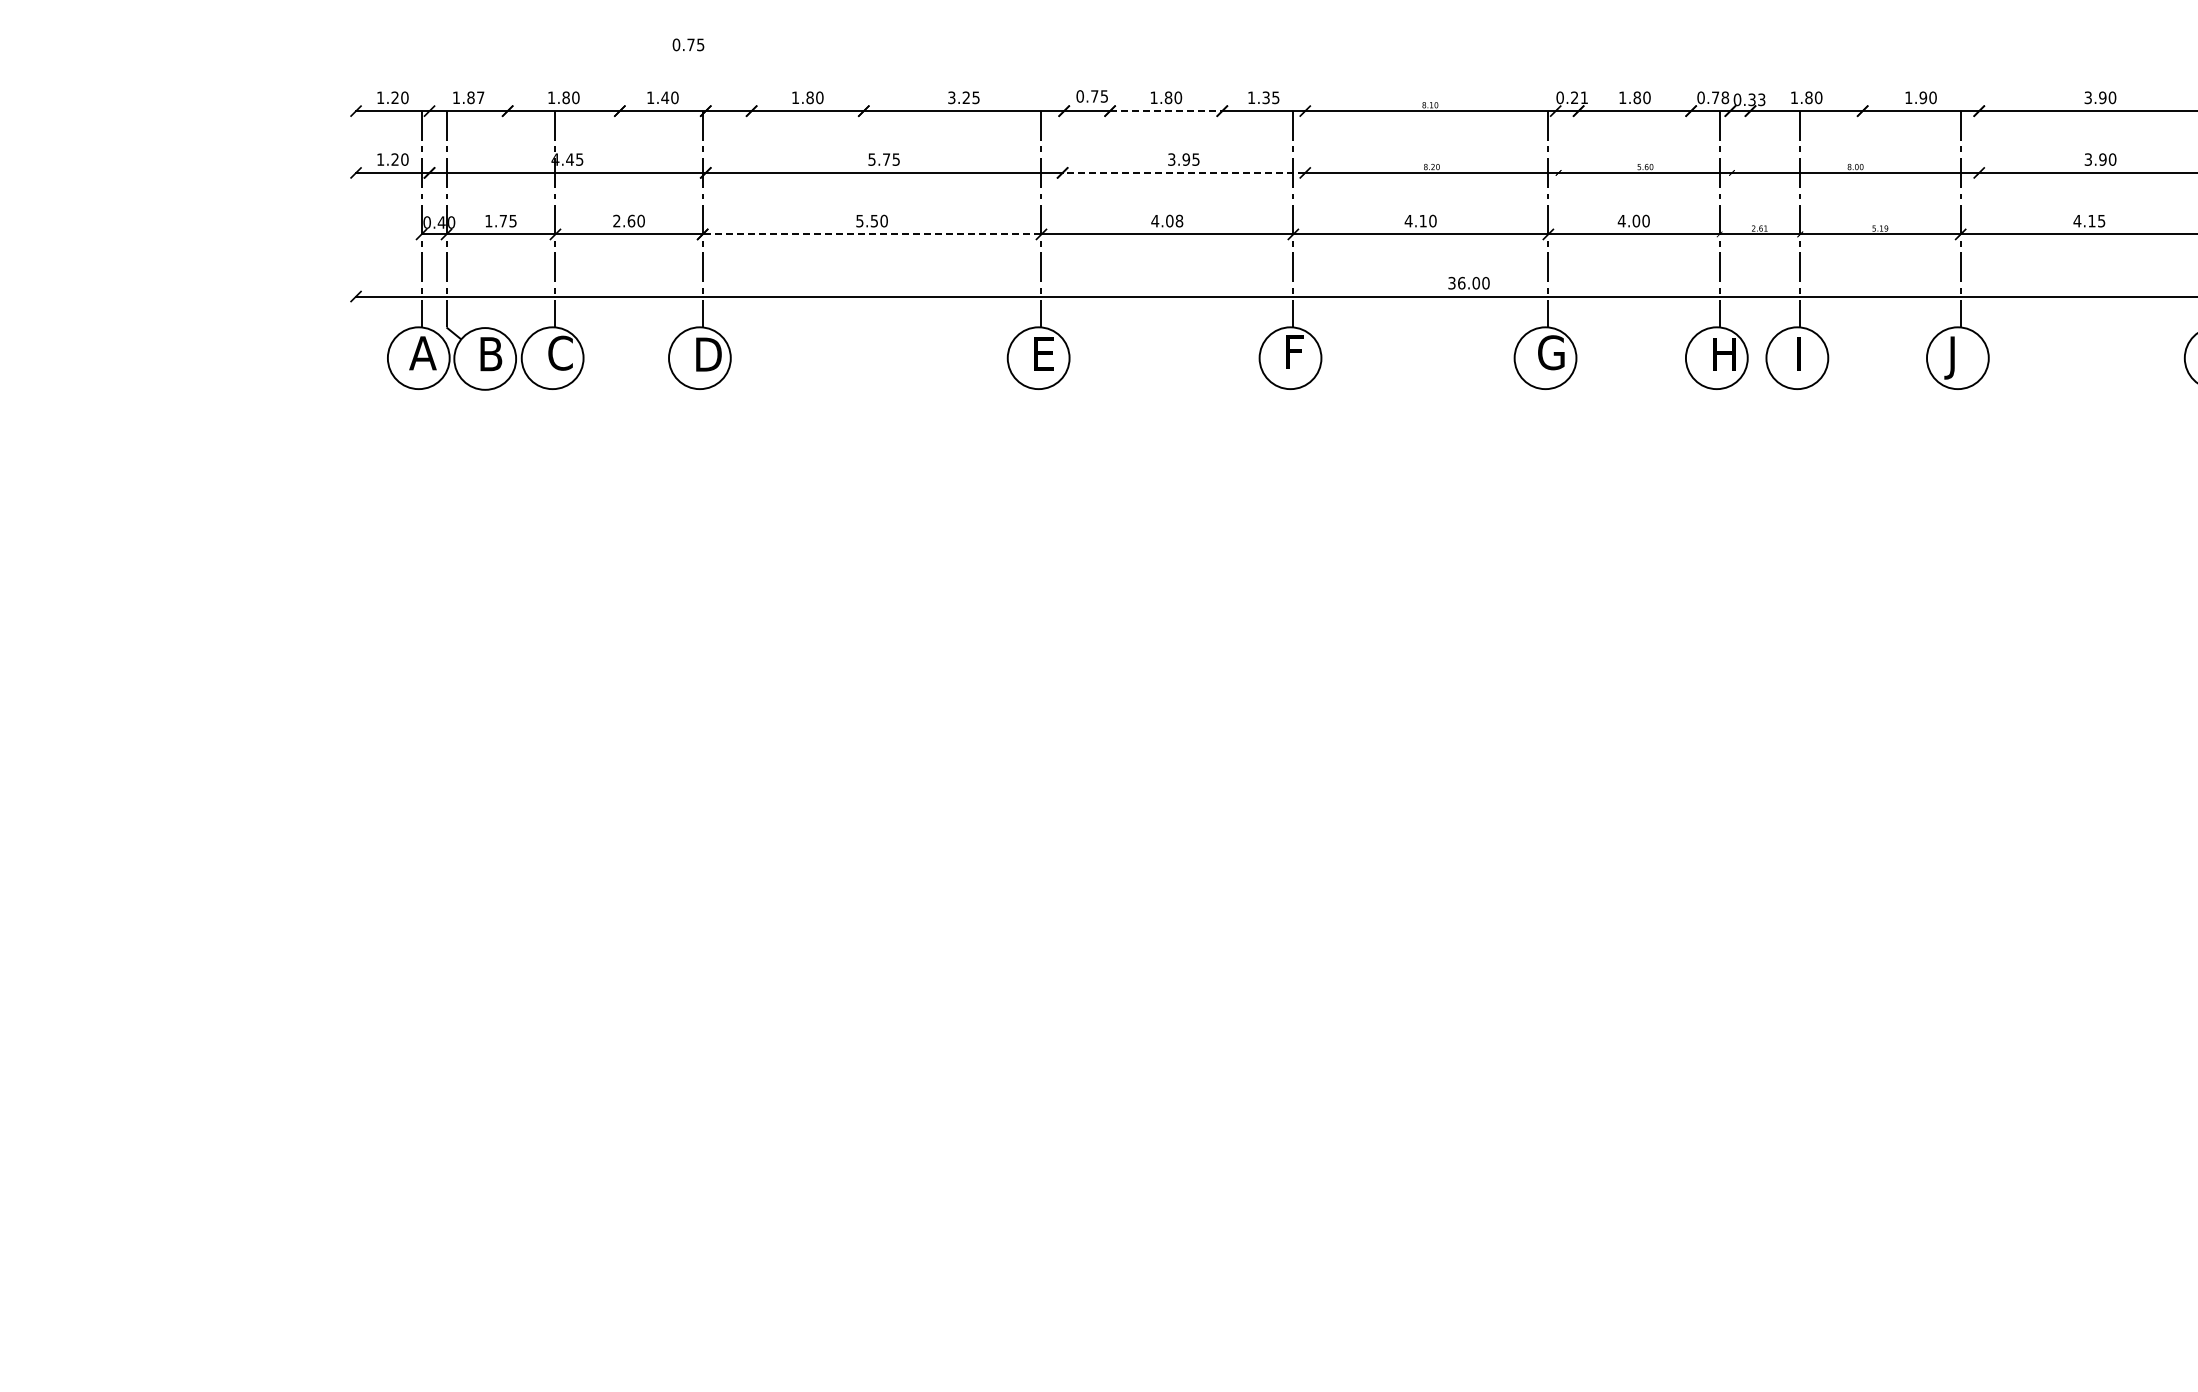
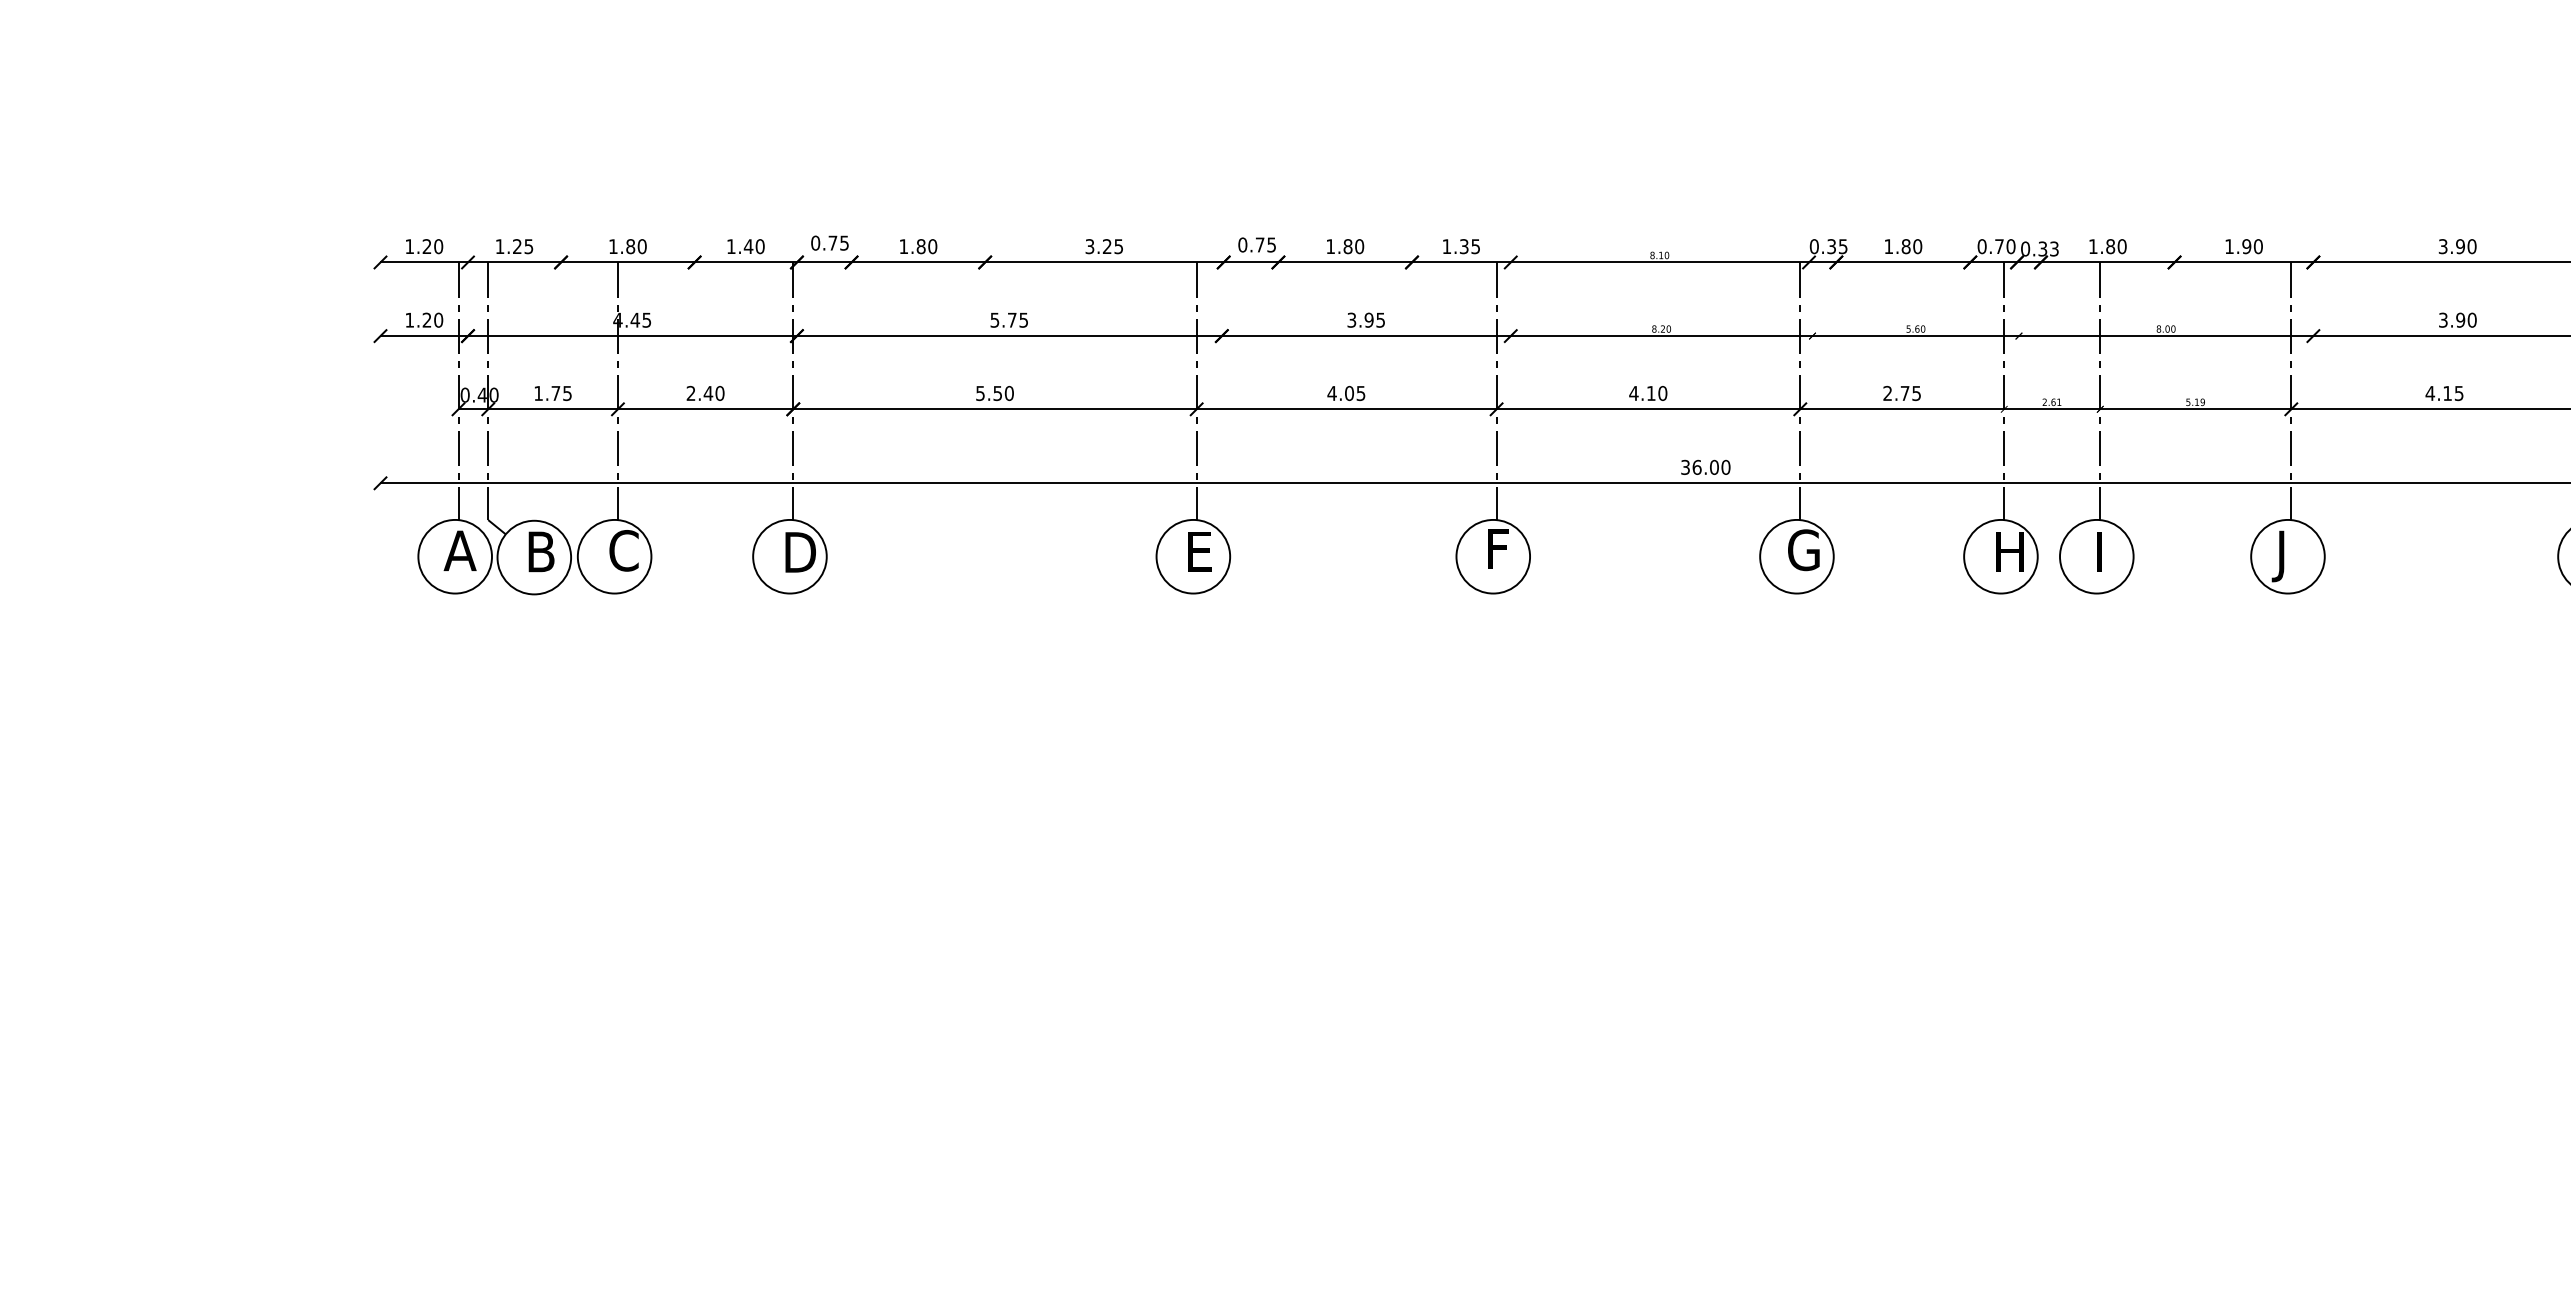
text: (688, 44) -> (829, 242), moved
text: (475, 97) -> (522, 246), 1.87 -> 1.25
text: (1579, 97) -> (1837, 246), 0.21 -> 0.35
text: (1725, 97) -> (2011, 246), 0.78 -> 0.70
line: (1166, 111) -> (1345, 262), dashed -> solid
line: (1183, 172) -> (1365, 335), dashed -> solid
text: (631, 220) -> (708, 392), 2.60 -> 2.40
text: (1179, 220) -> (1361, 392), 4.08 -> 4.05
text: (1633, 220) -> (1901, 392), 4.00 -> 2.75
line: (871, 234) -> (994, 409), dashed -> solid

